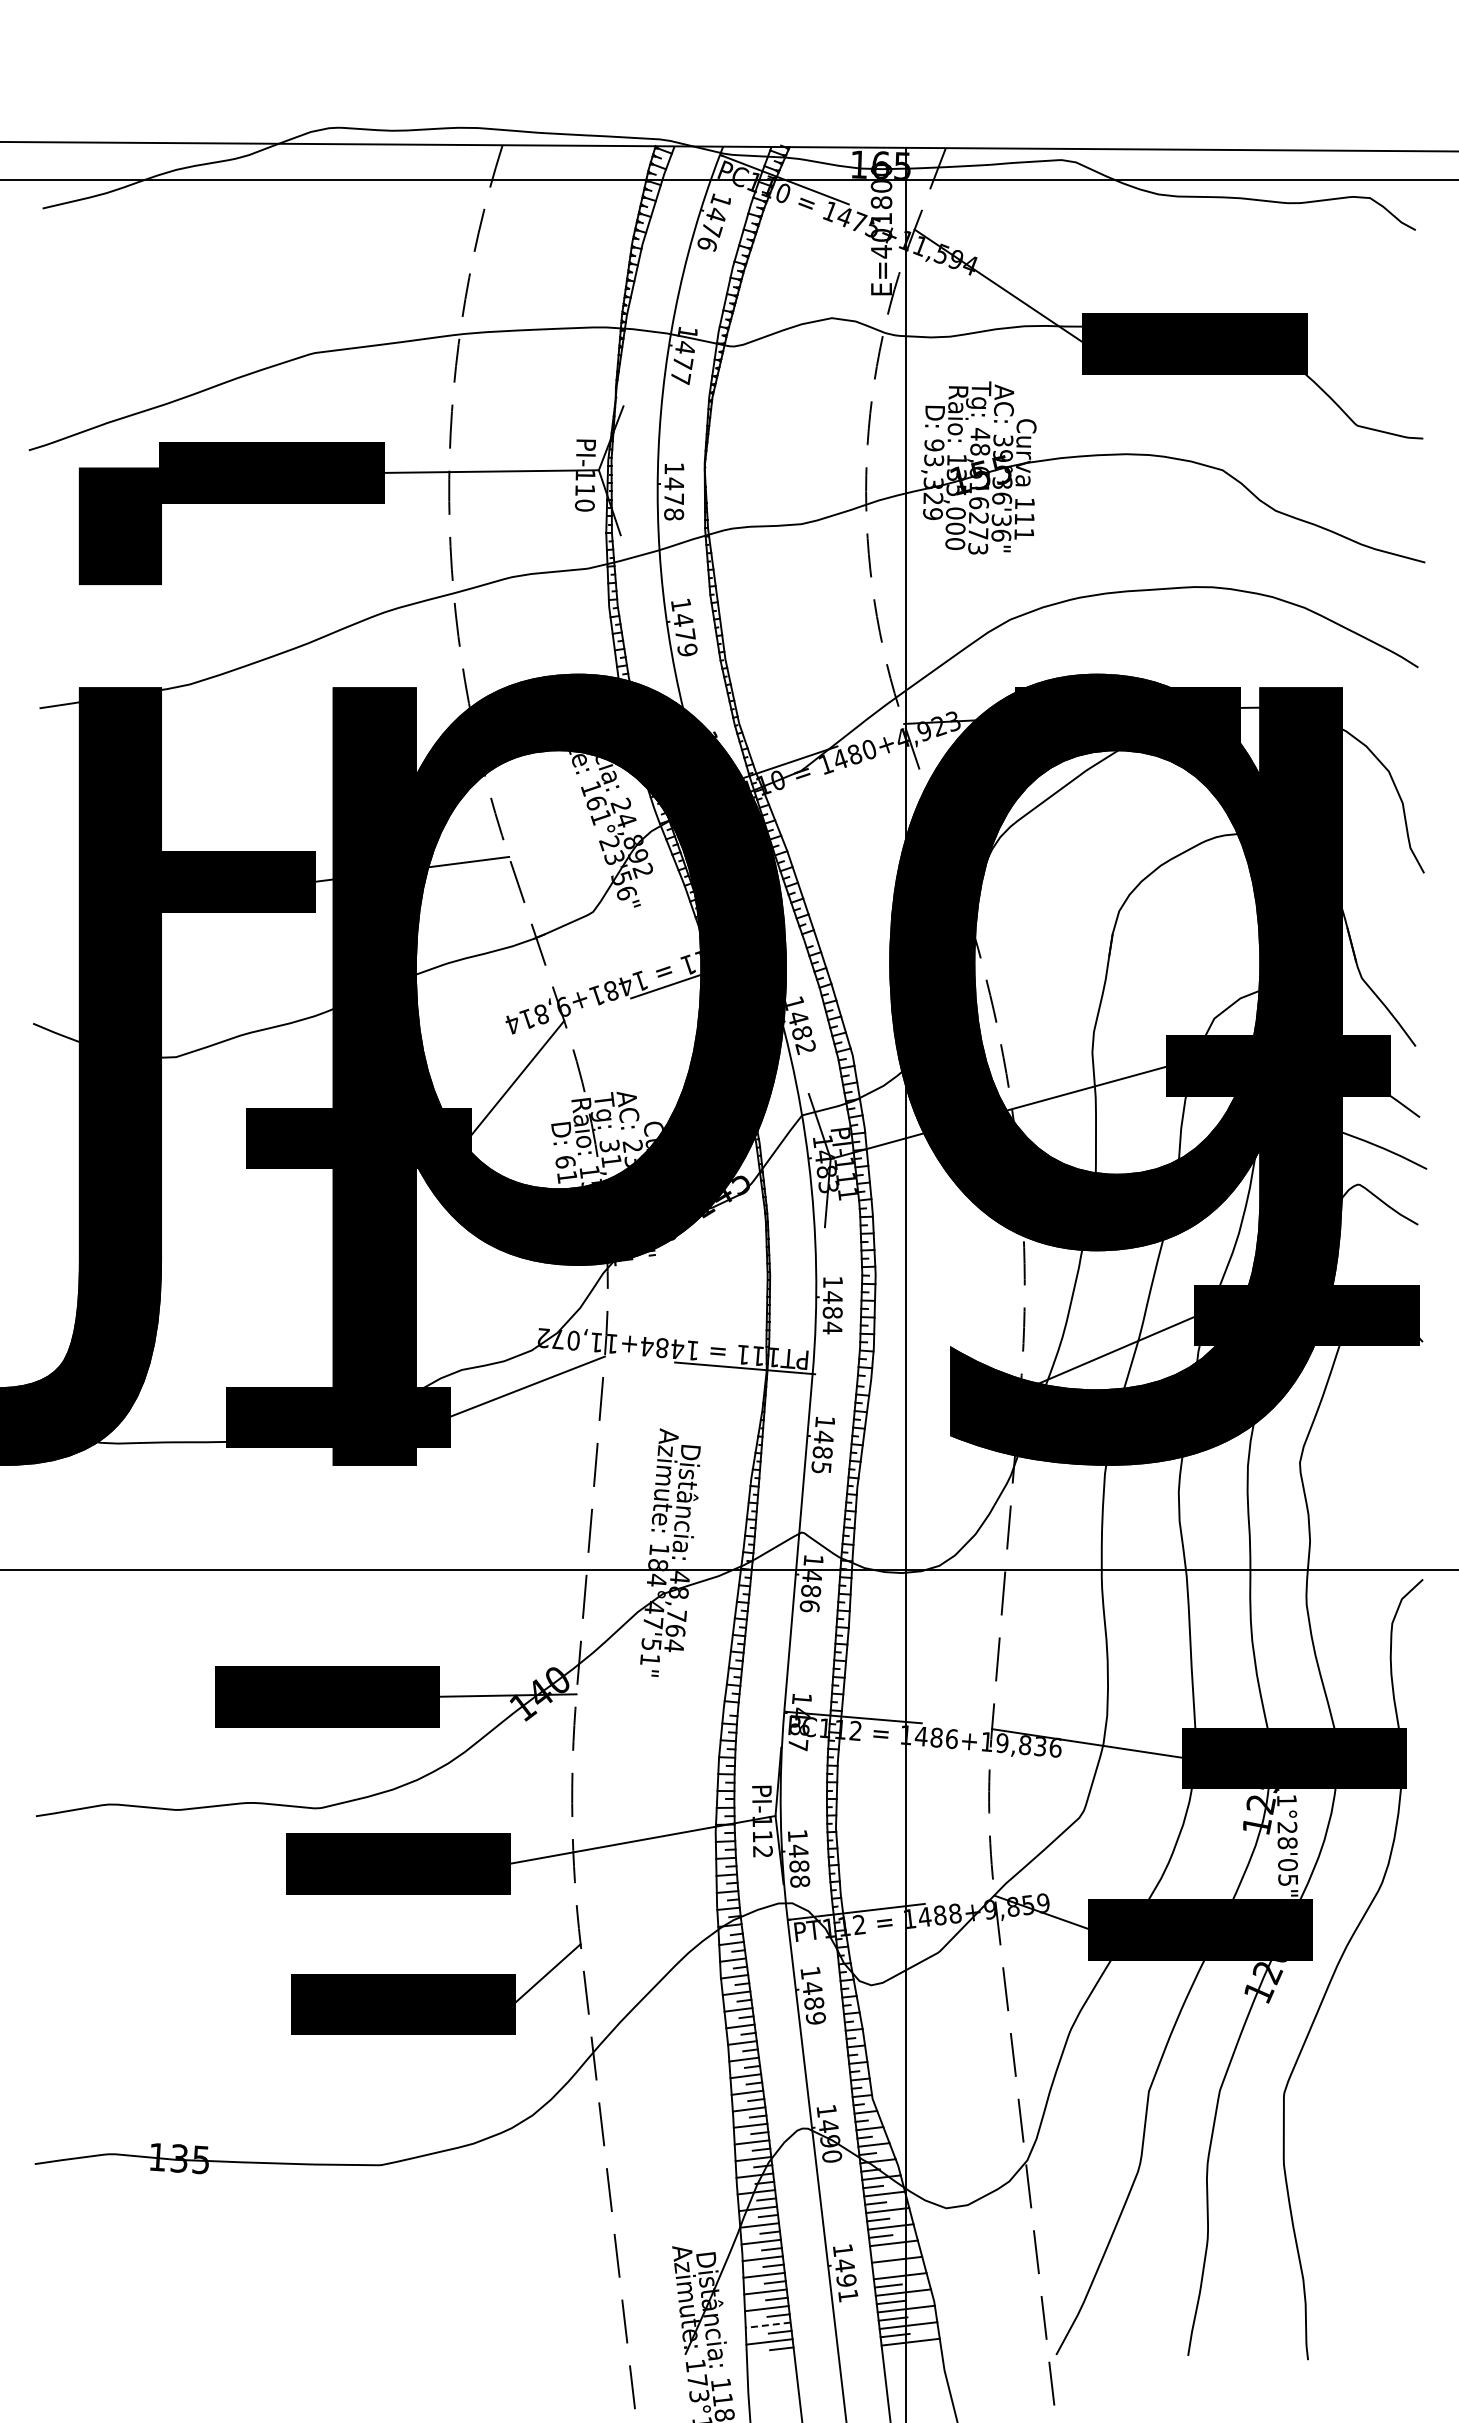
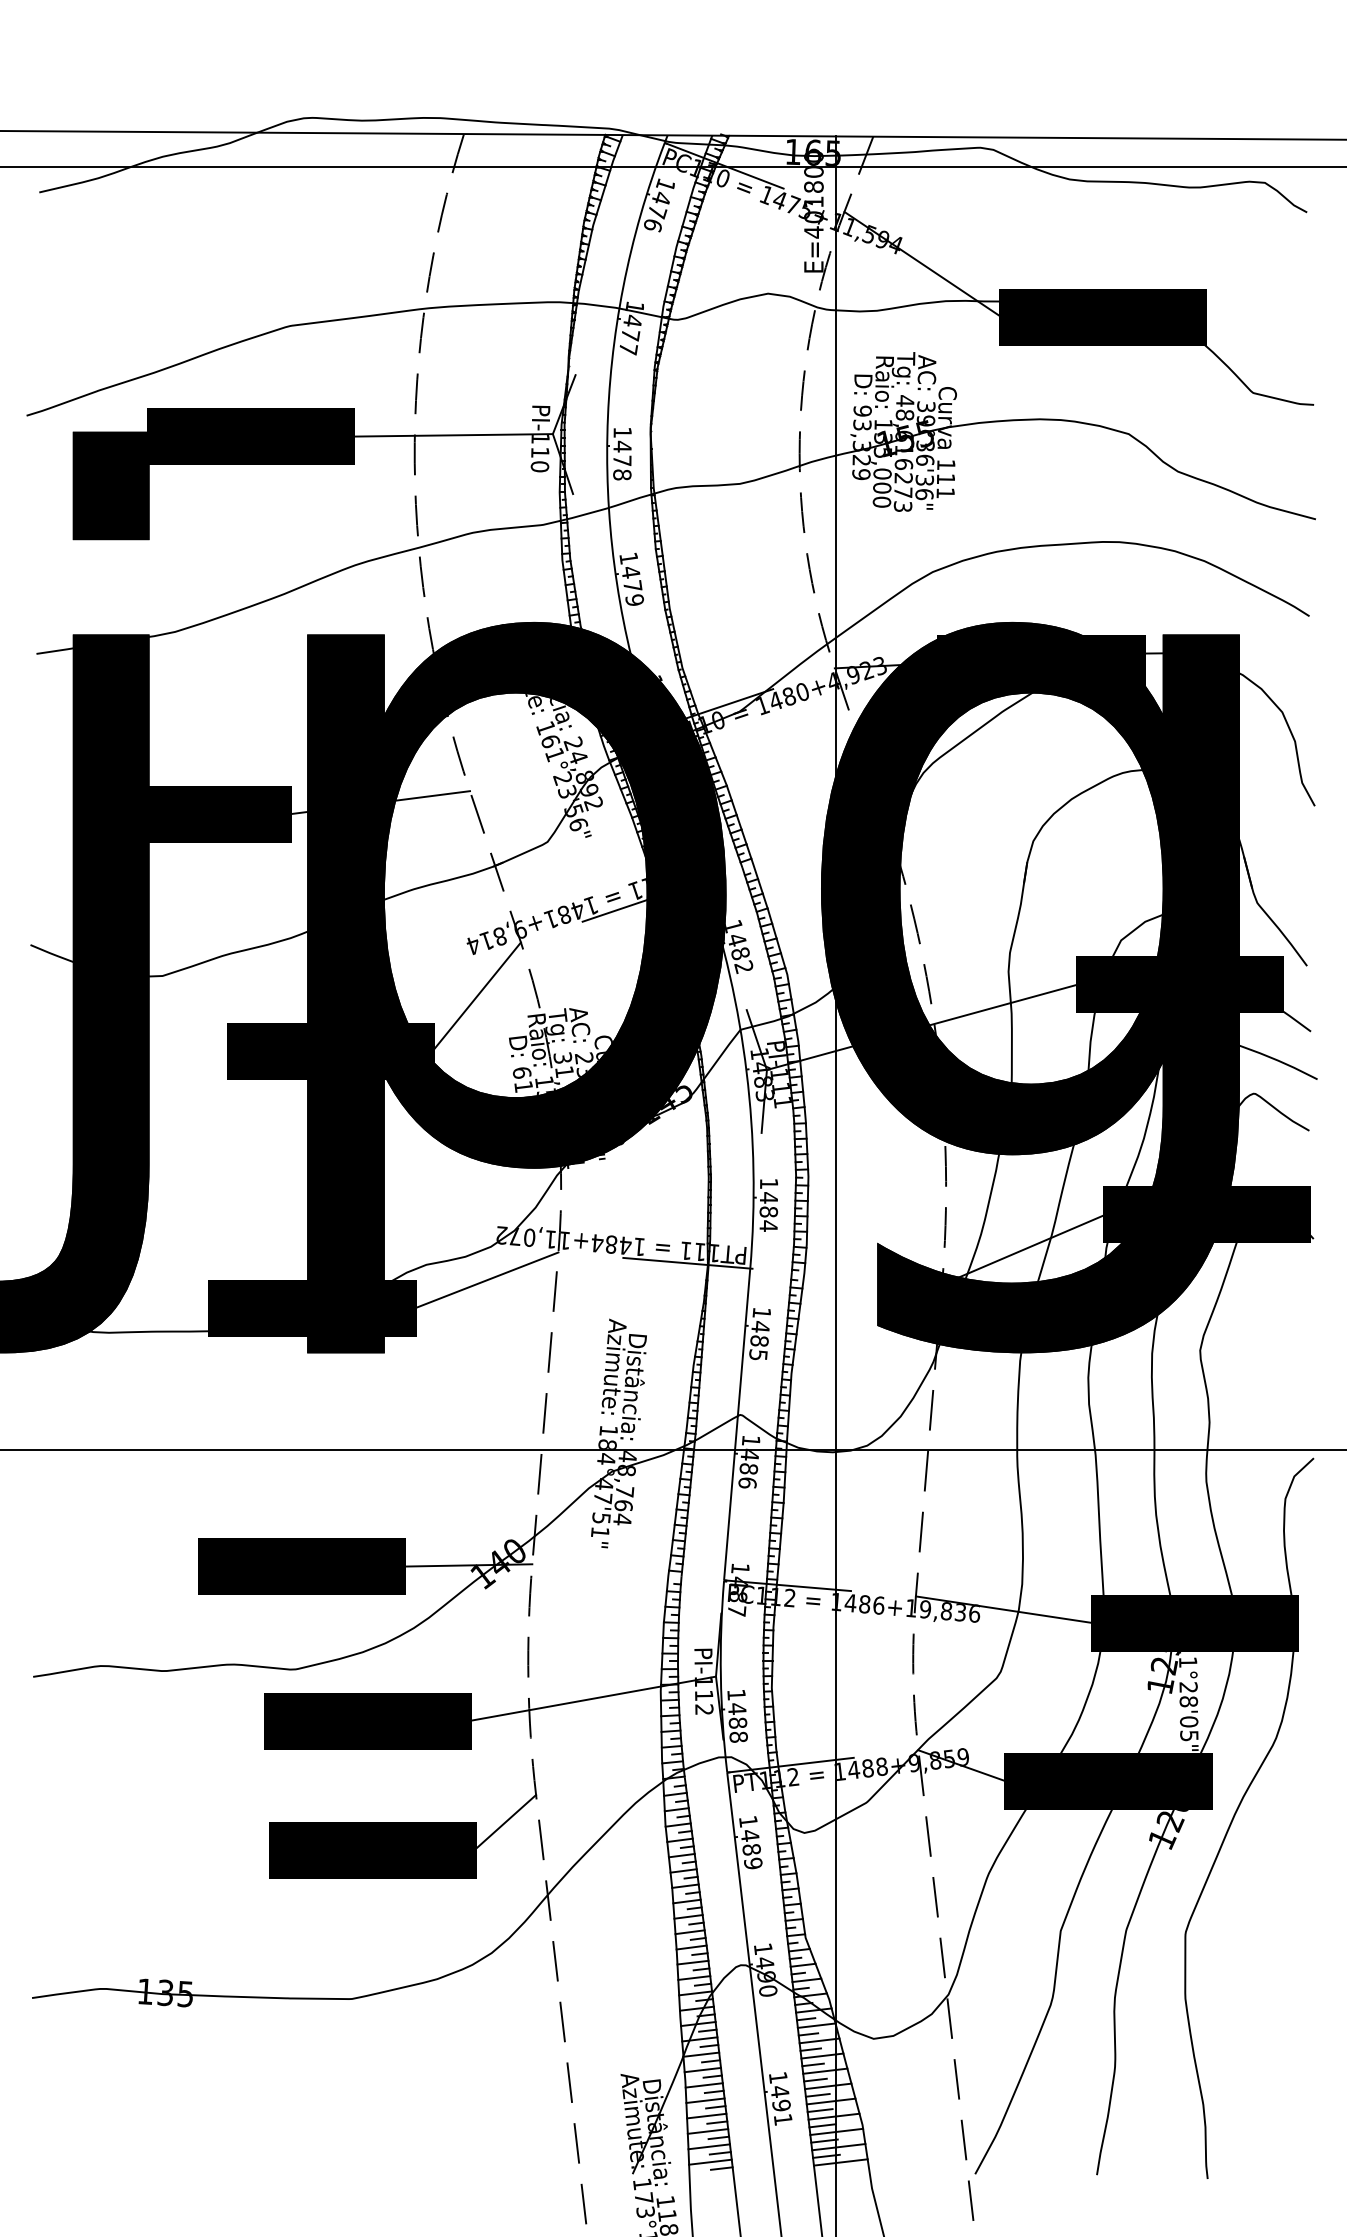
line: (883, 2252) -> (815, 2079), added
line: (885, 2269) -> (817, 2095), added
line: (768, 2325) -> (709, 2147), dashed -> solid

